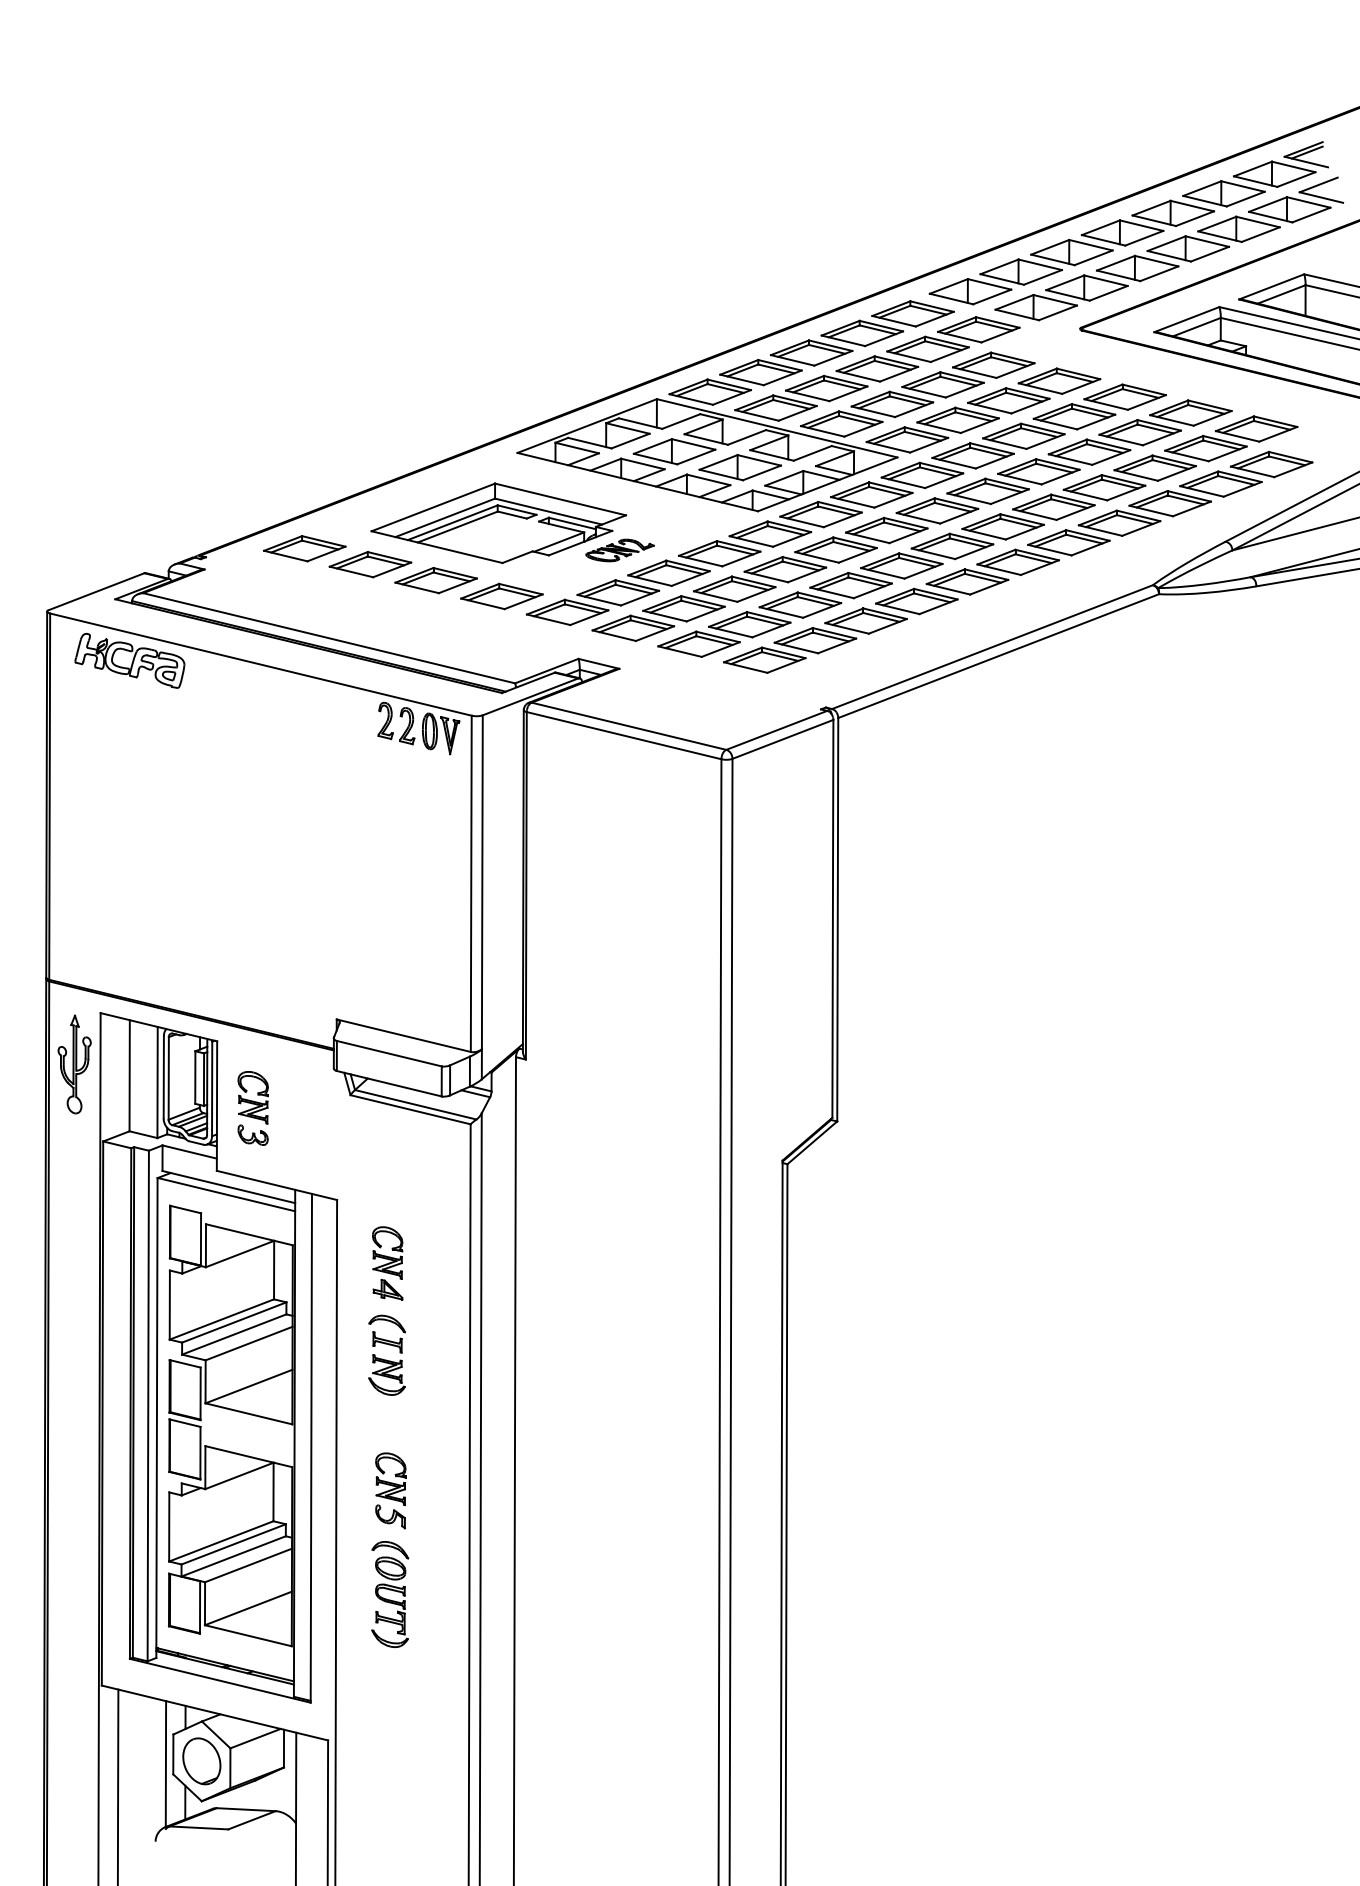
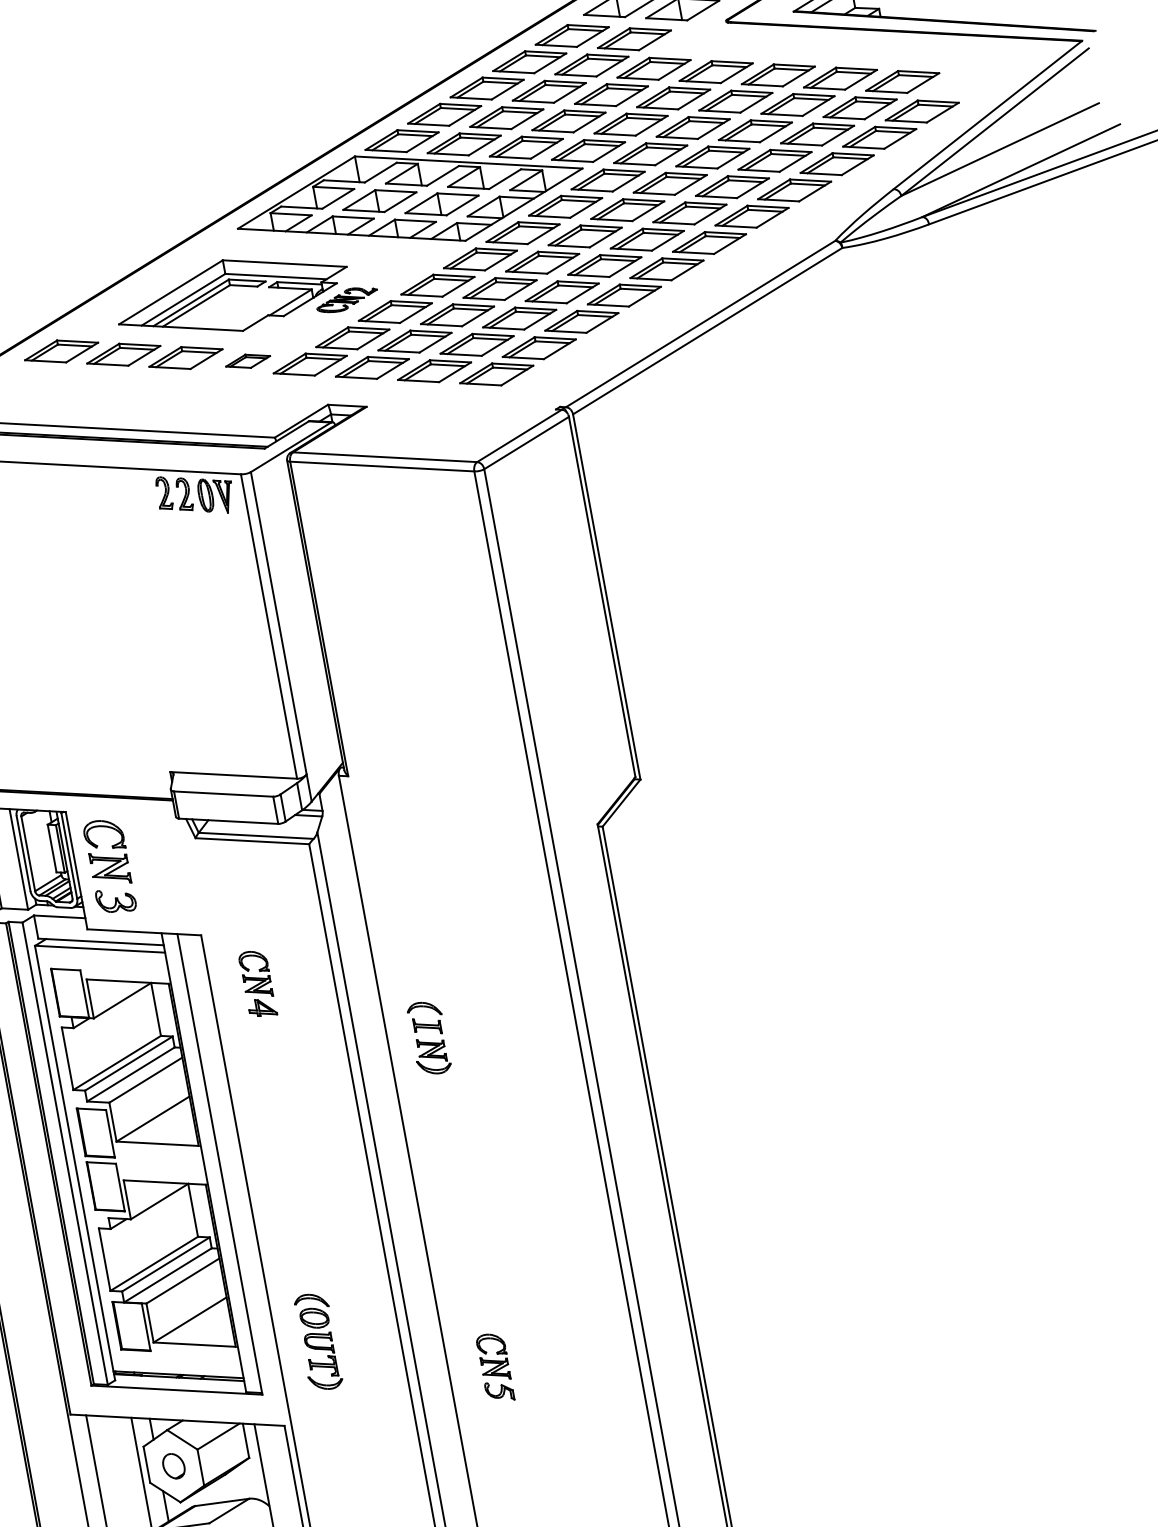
part: (501, 596) -> (247, 361), size x0.6
part: (252, 1108) -> (109, 866), size x1.4
part: (386, 1354) -> (428, 1037), moved
part: (390, 1490) -> (495, 1367), moved
part: (390, 1594) -> (318, 1341), moved
part: (201, 1761) -> (173, 1466), size x0.6

